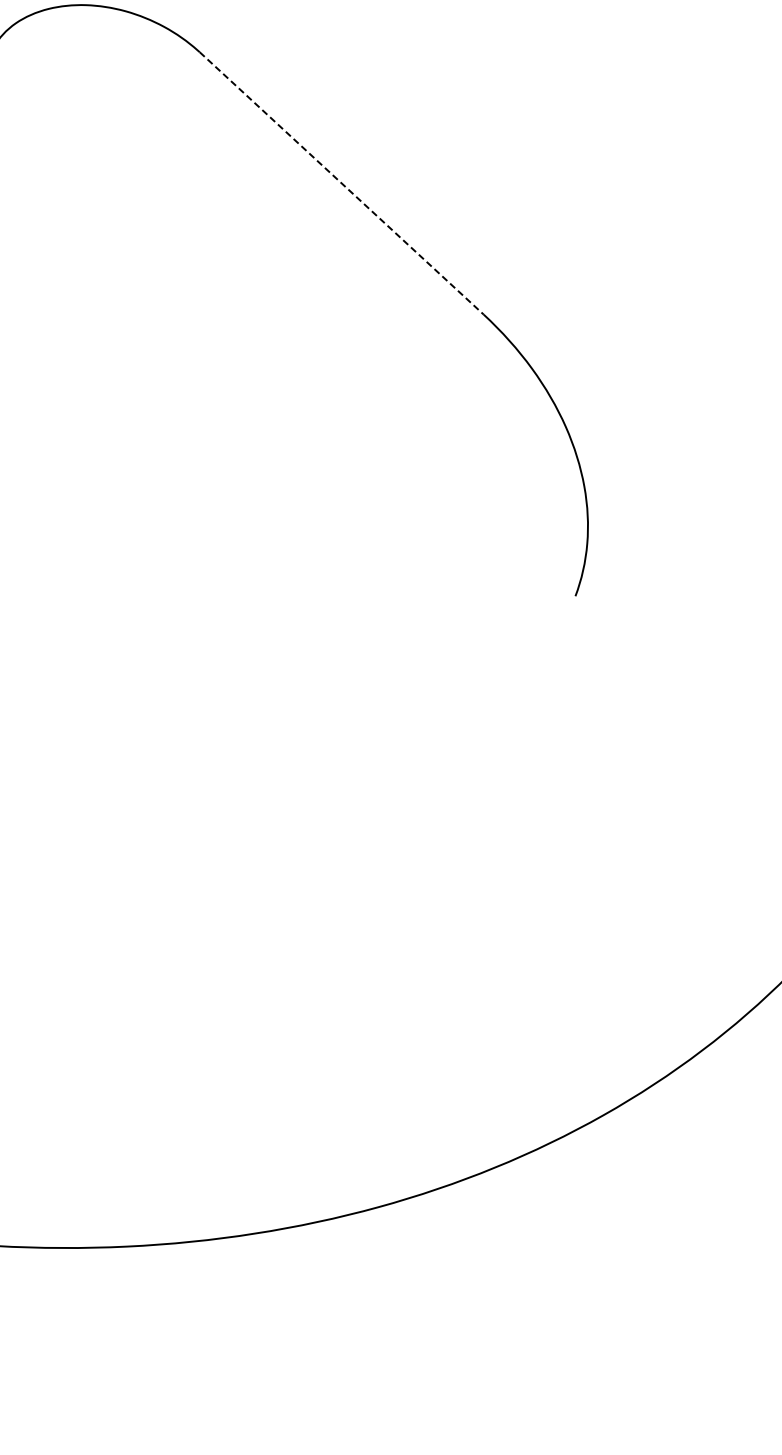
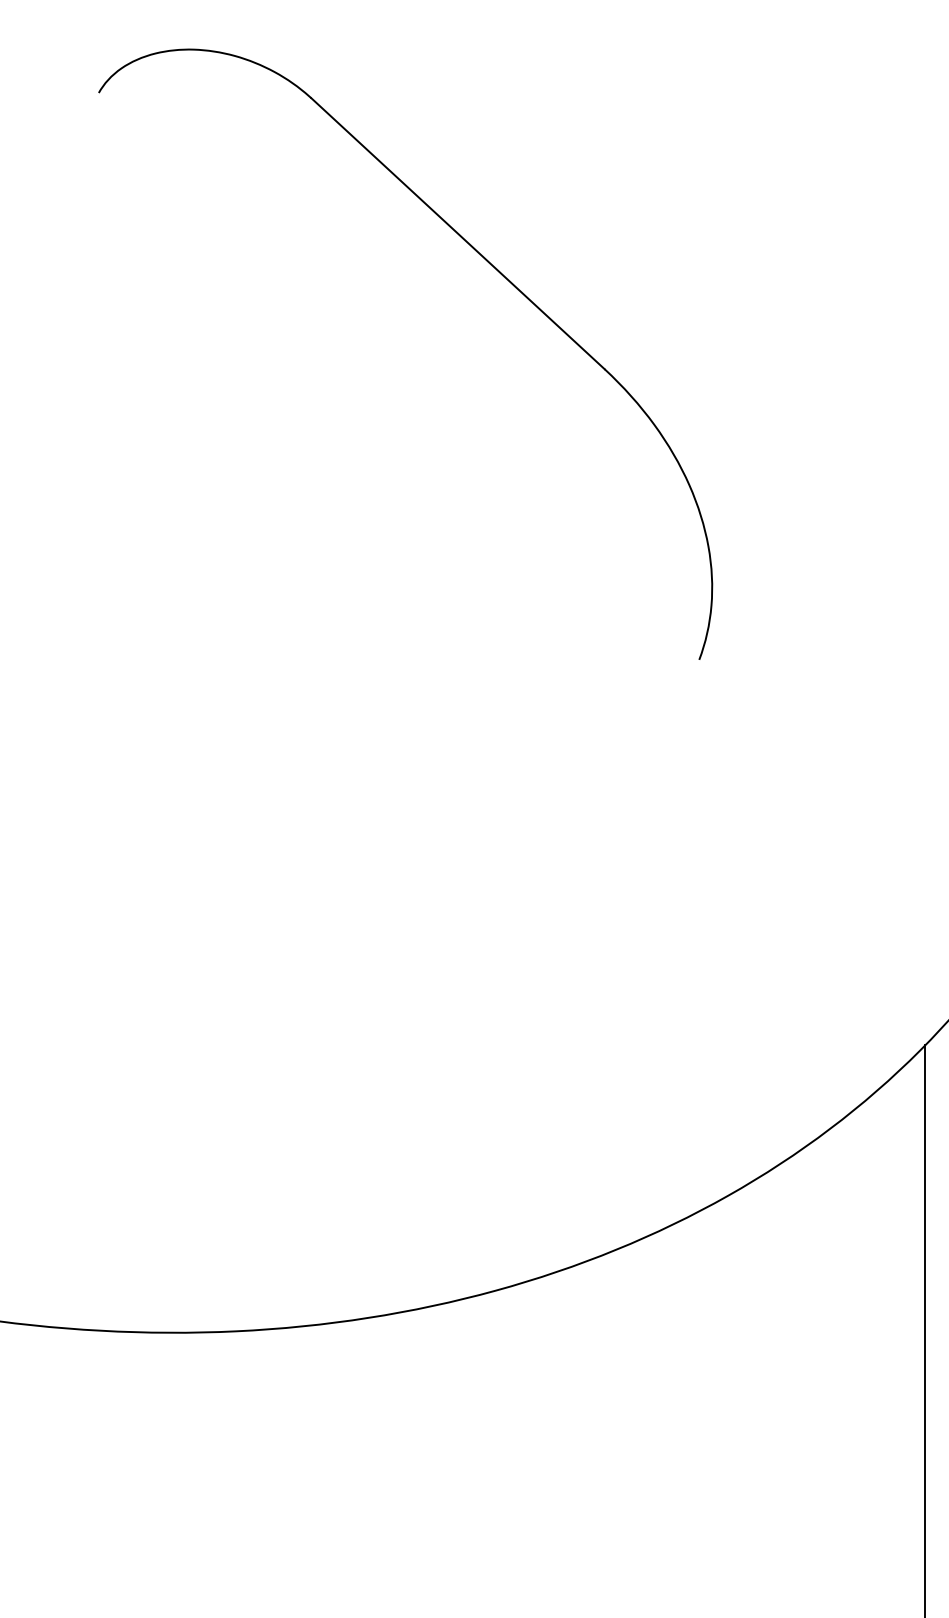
line: (341, 183) -> (457, 233), dashed -> solid

